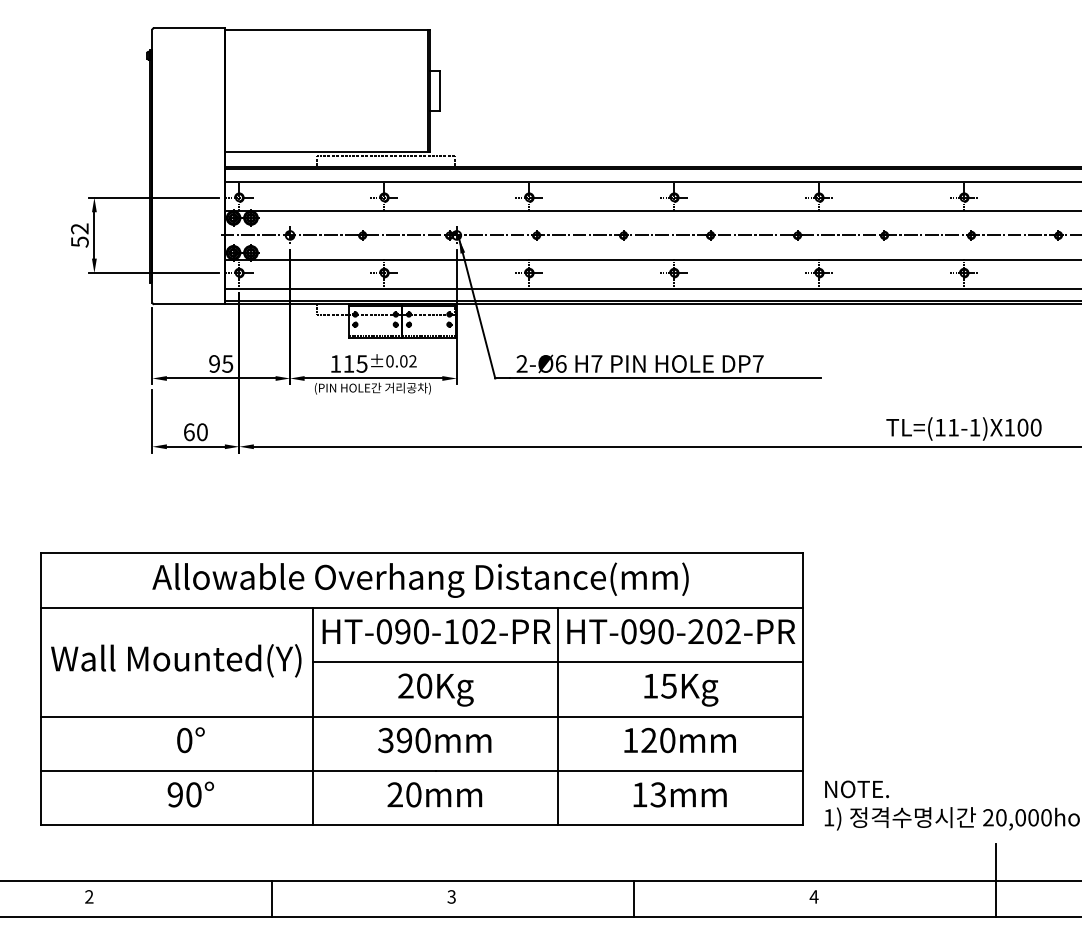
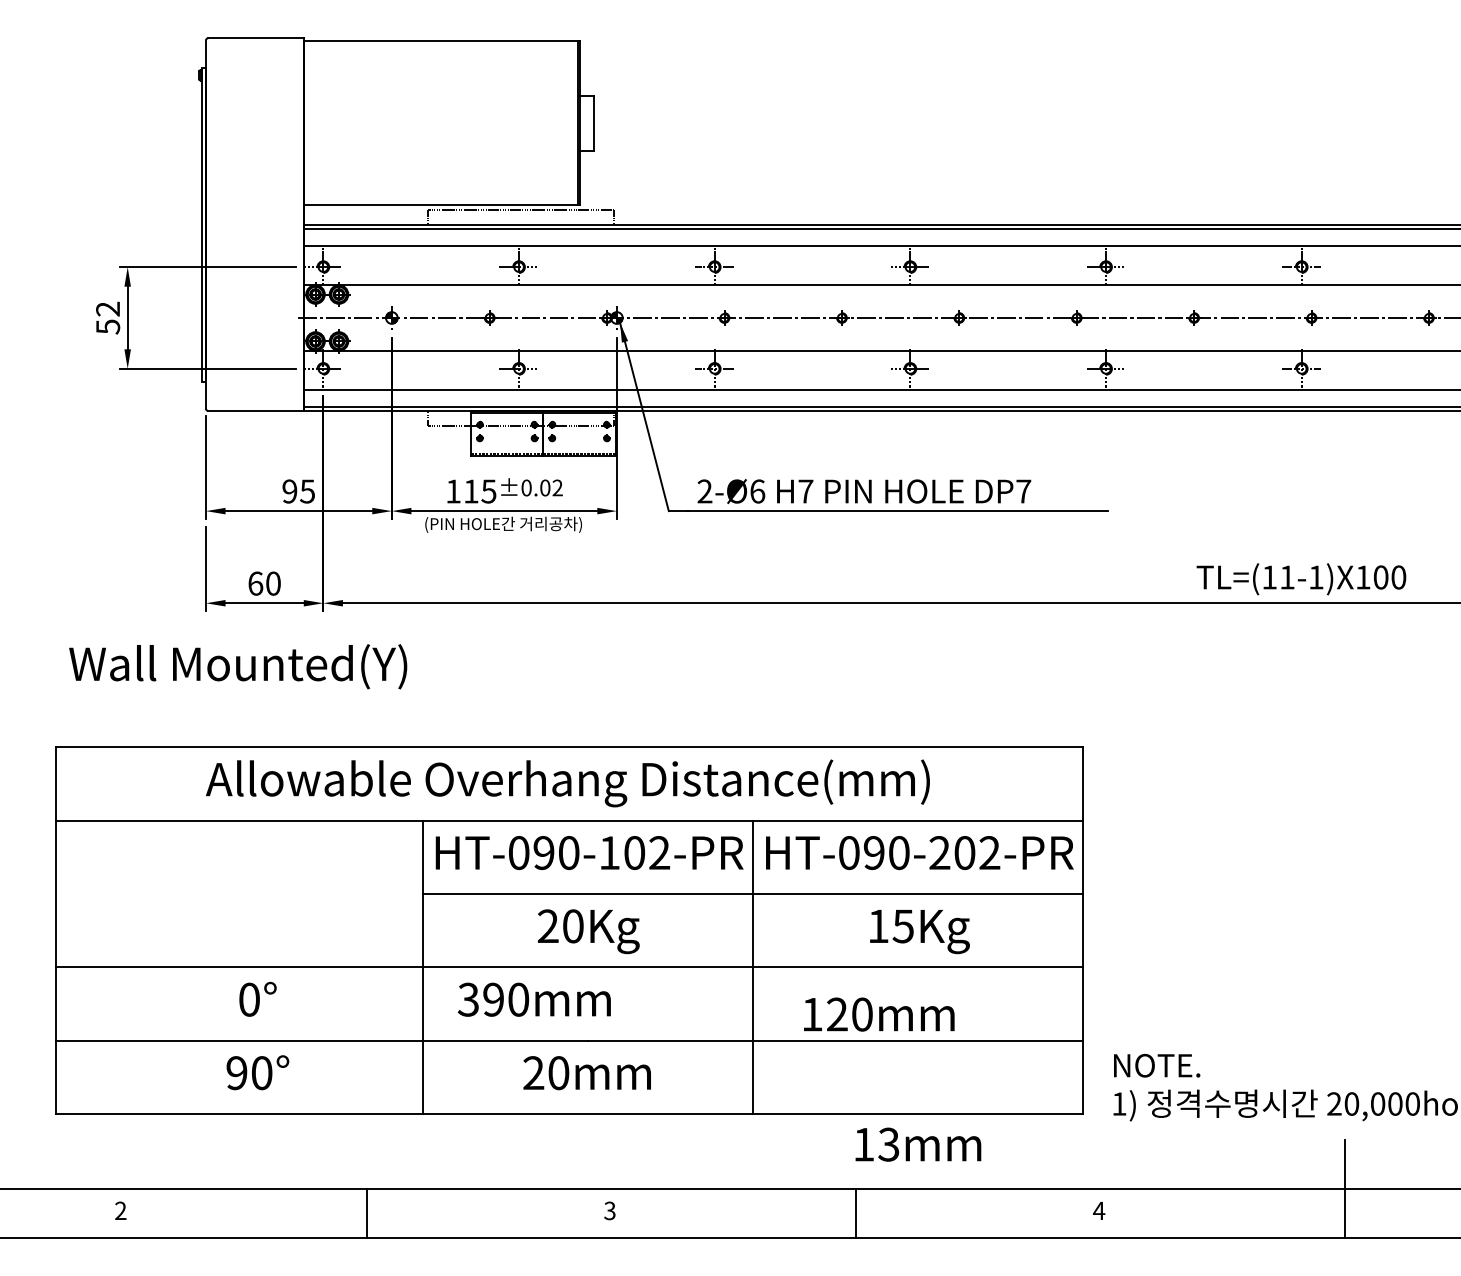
text: (176, 660) -> (238, 666), moved
text: (434, 740) -> (534, 999), moved
text: (679, 740) -> (878, 1014), moved
text: (679, 794) -> (917, 1144), moved

